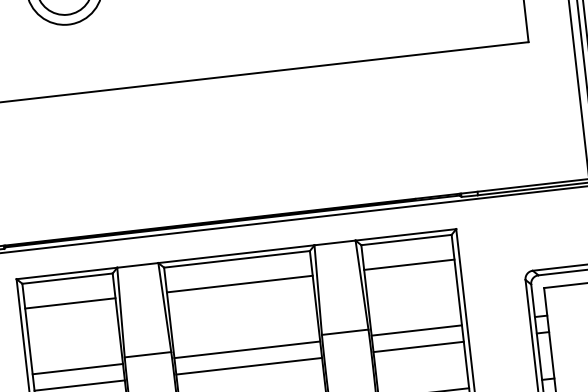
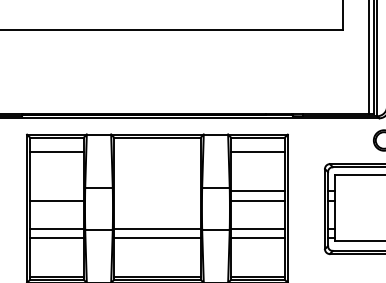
line: (239, 284) -> (157, 152), removed
line: (247, 350) -> (157, 191), removed
line: (249, 366) -> (157, 201), removed
line: (77, 369) -> (56, 191), removed

